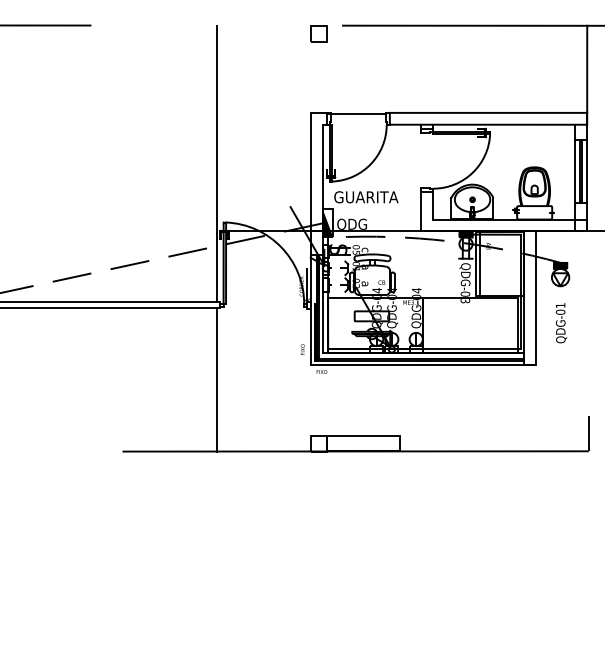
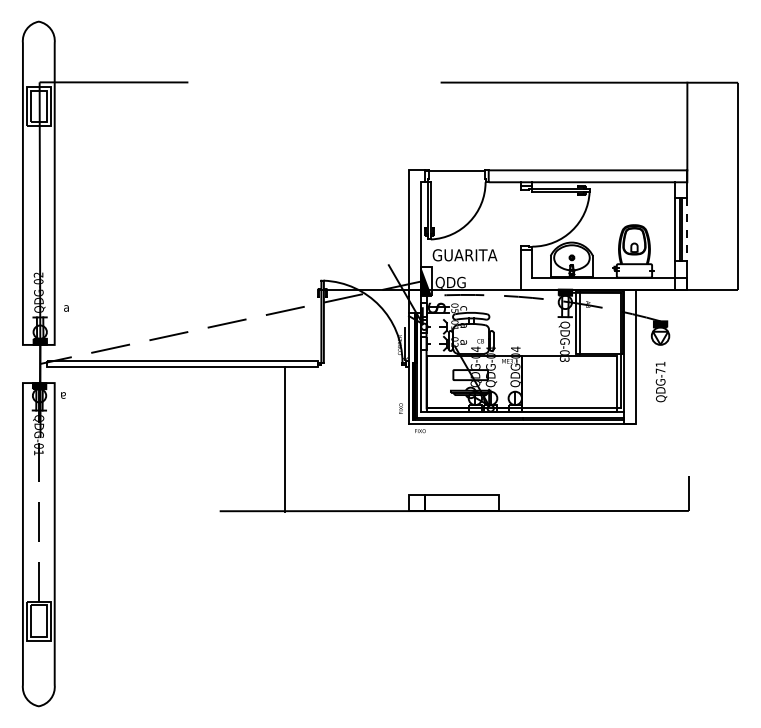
part: (318, 33) -> (416, 90), removed
line: (216, 163) -> (314, 221), removed
line: (587, 171) -> (687, 229), solid -> dashed
text: (560, 311) -> (660, 370), QDG-01 -> QDG-71
line: (216, 380) -> (285, 439), moved

